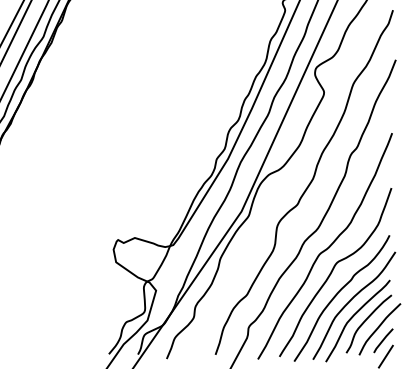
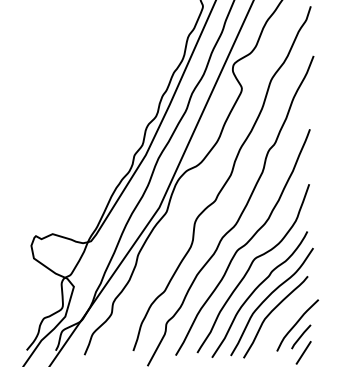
curve: (366, 320) -> (284, 316), removed

